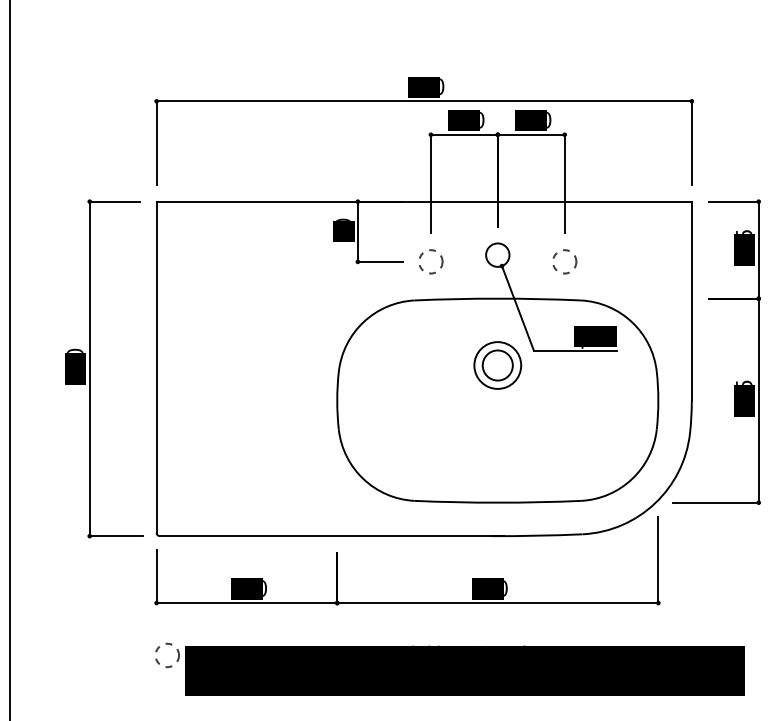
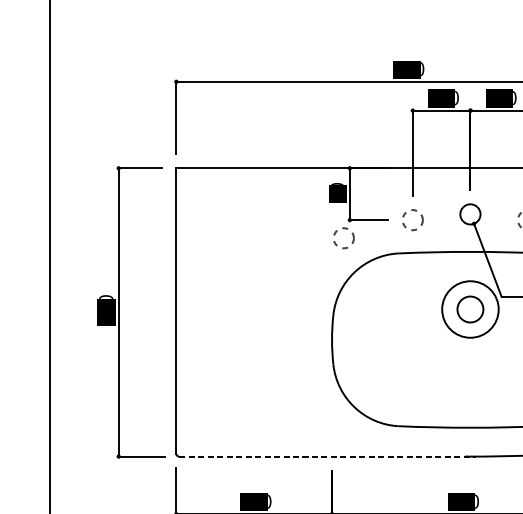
circle: (351, 282) -> (344, 237), added
circle: (497, 365) -> (470, 309), size x1.4
line: (332, 536) -> (327, 456), solid -> dashed

